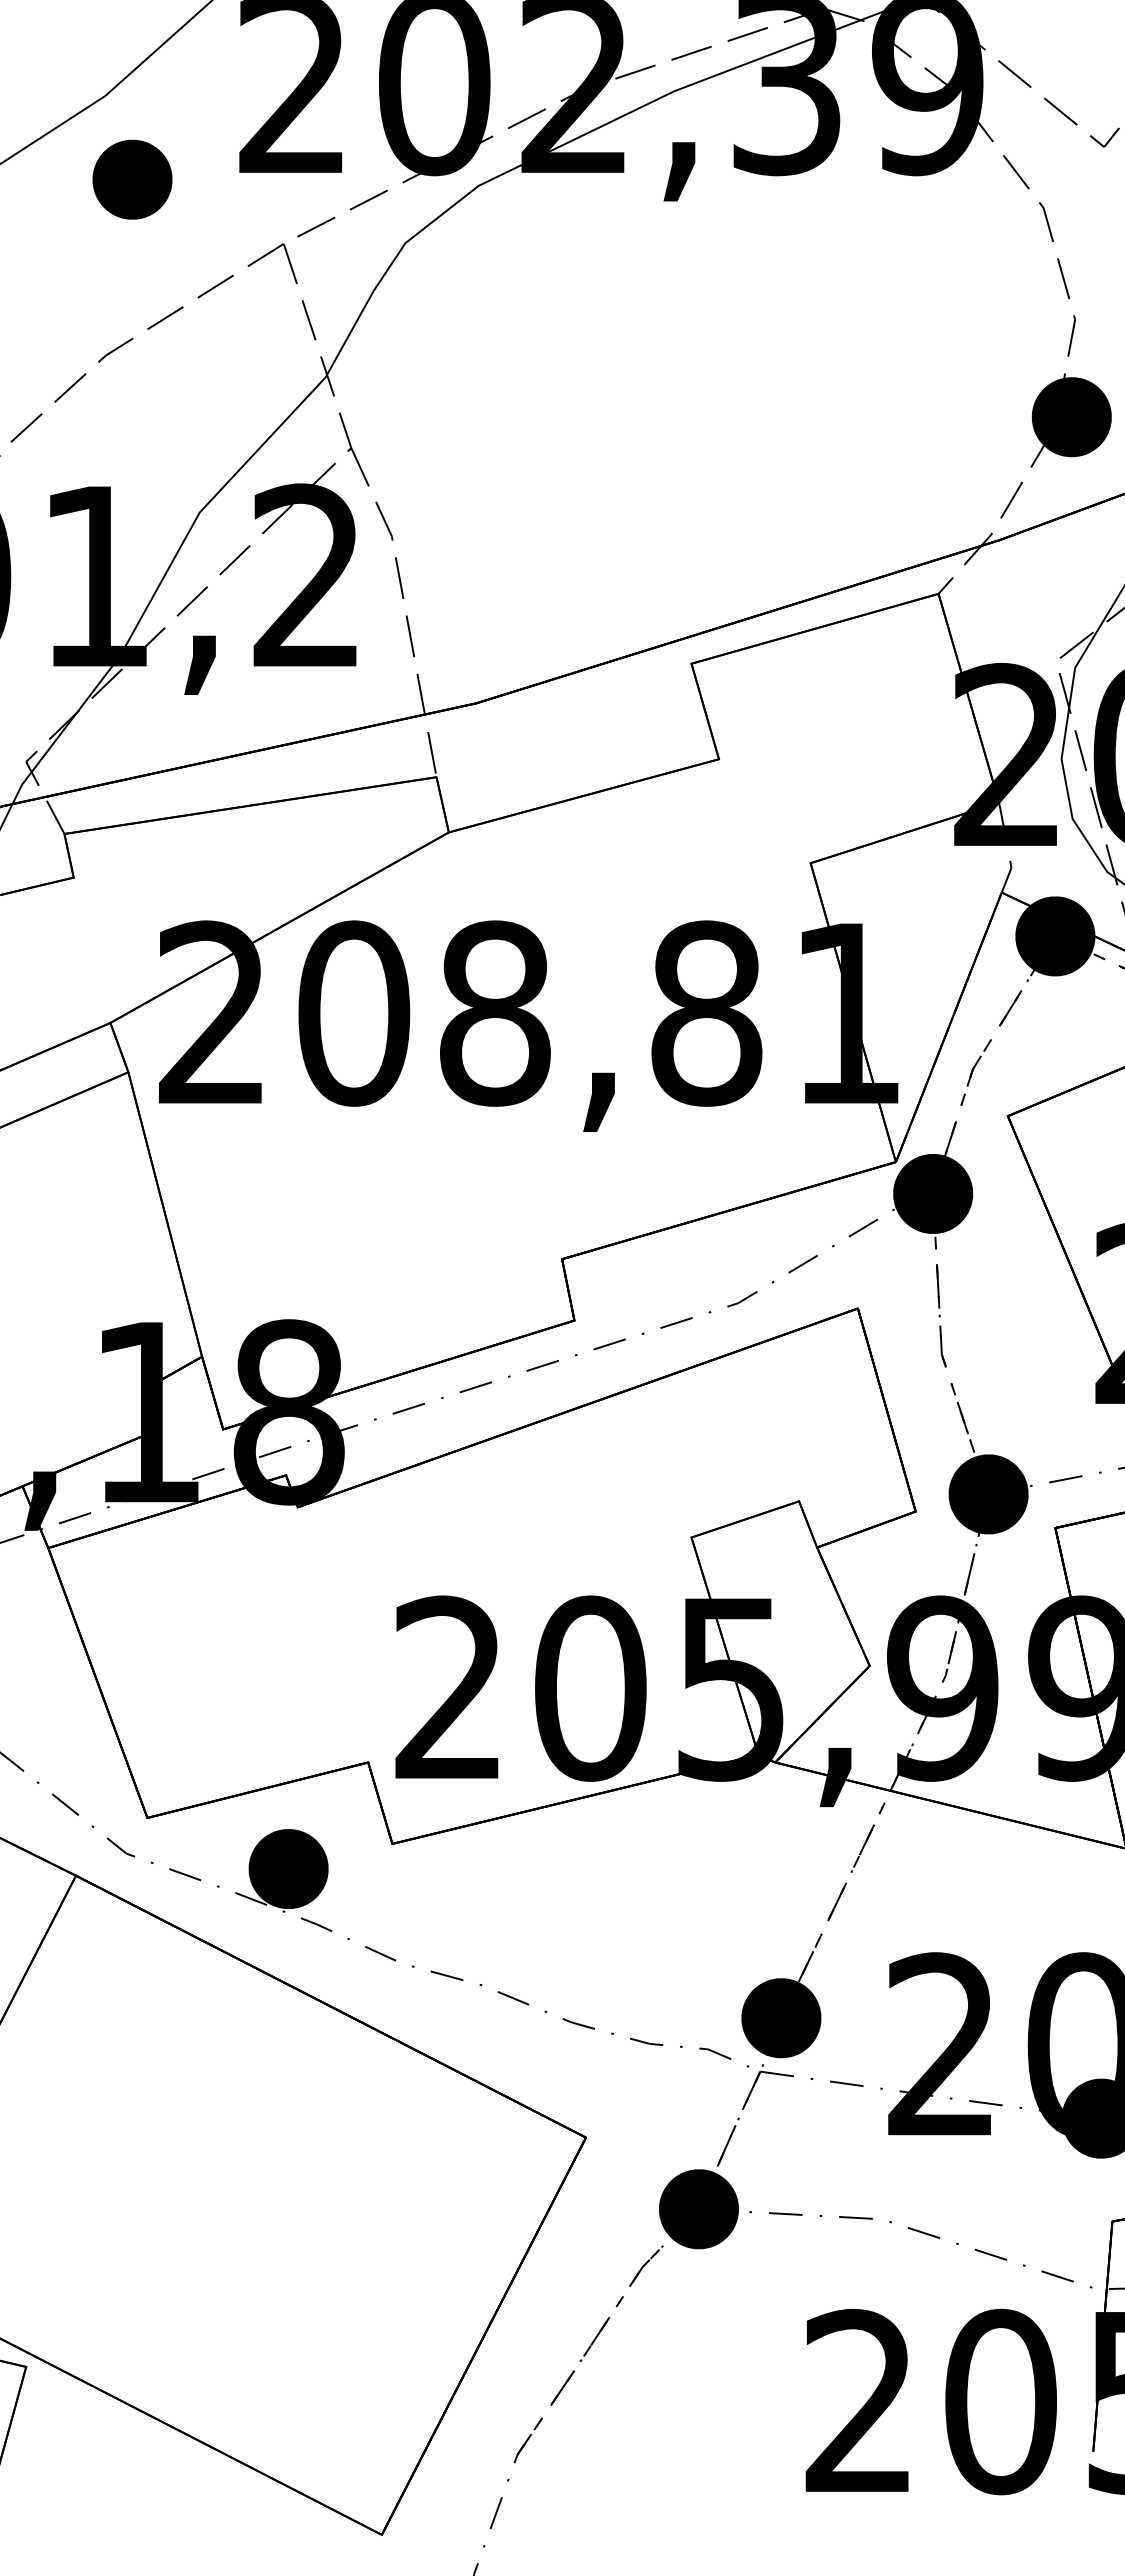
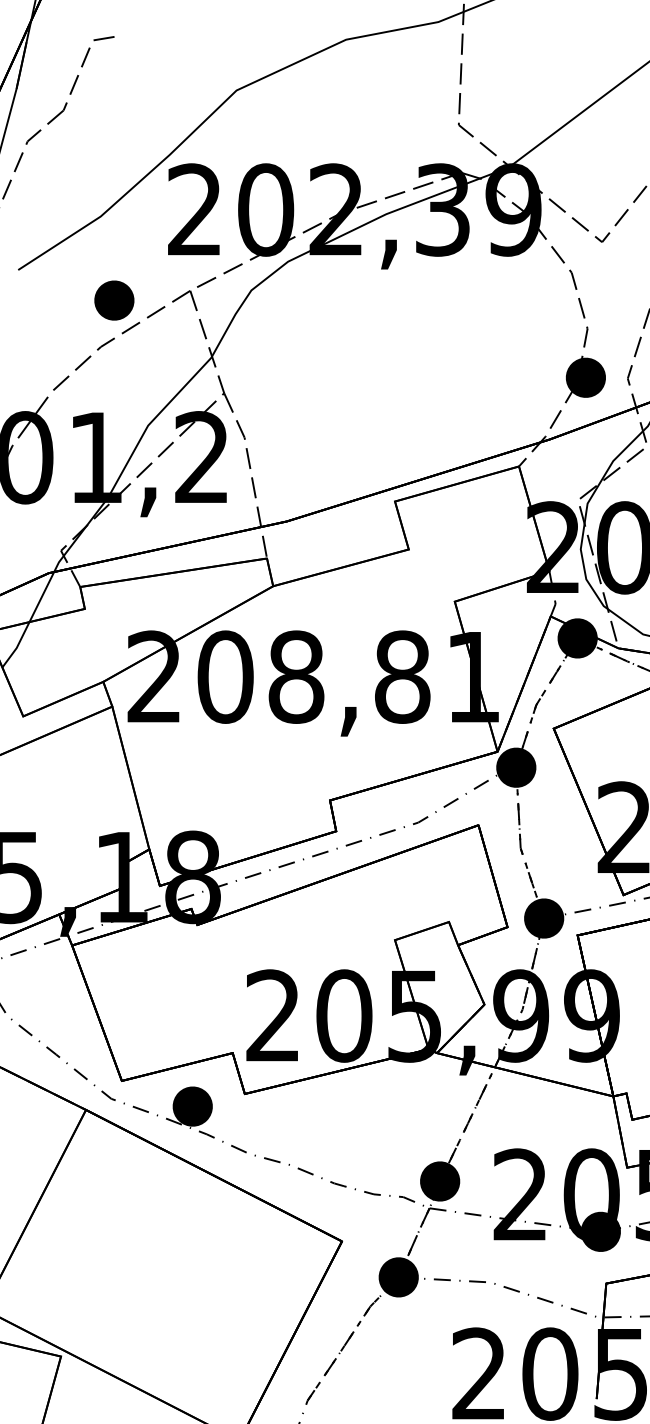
part: (132, 179) -> (114, 300), moved

